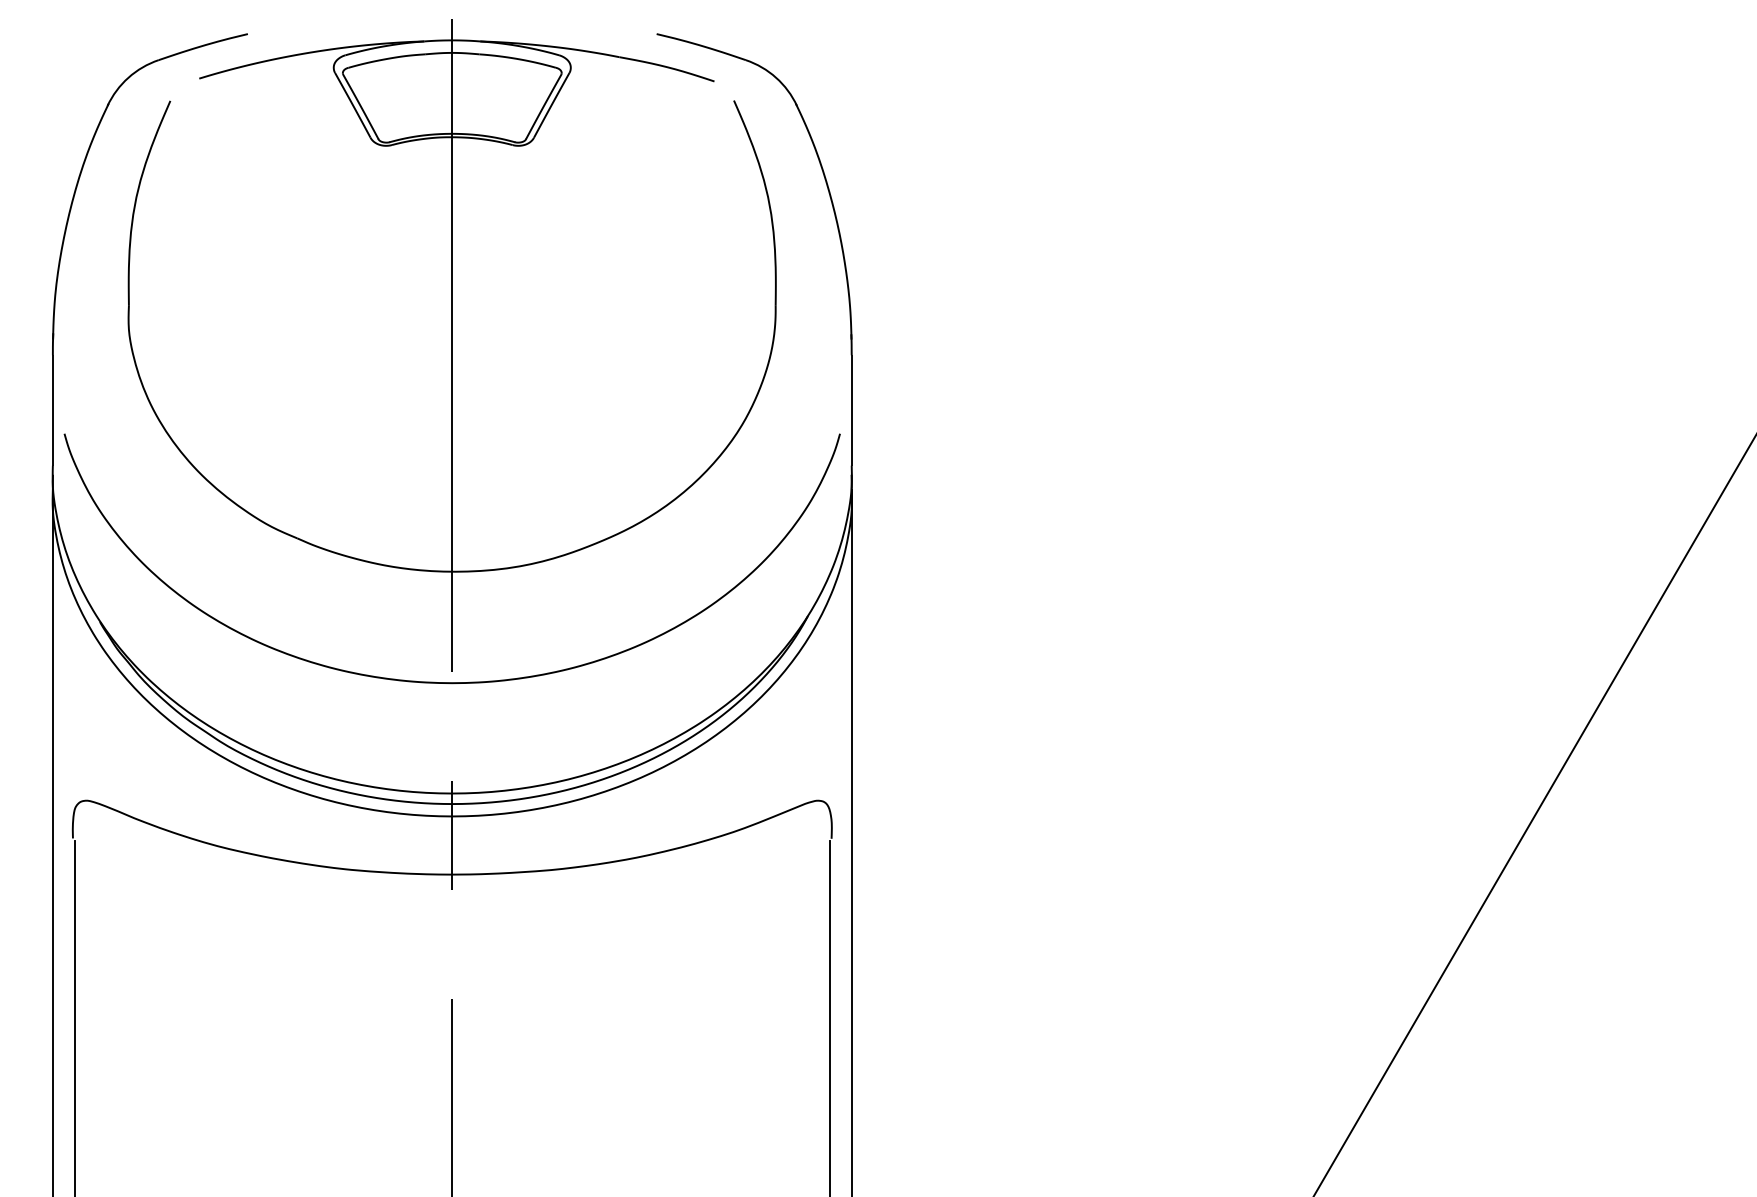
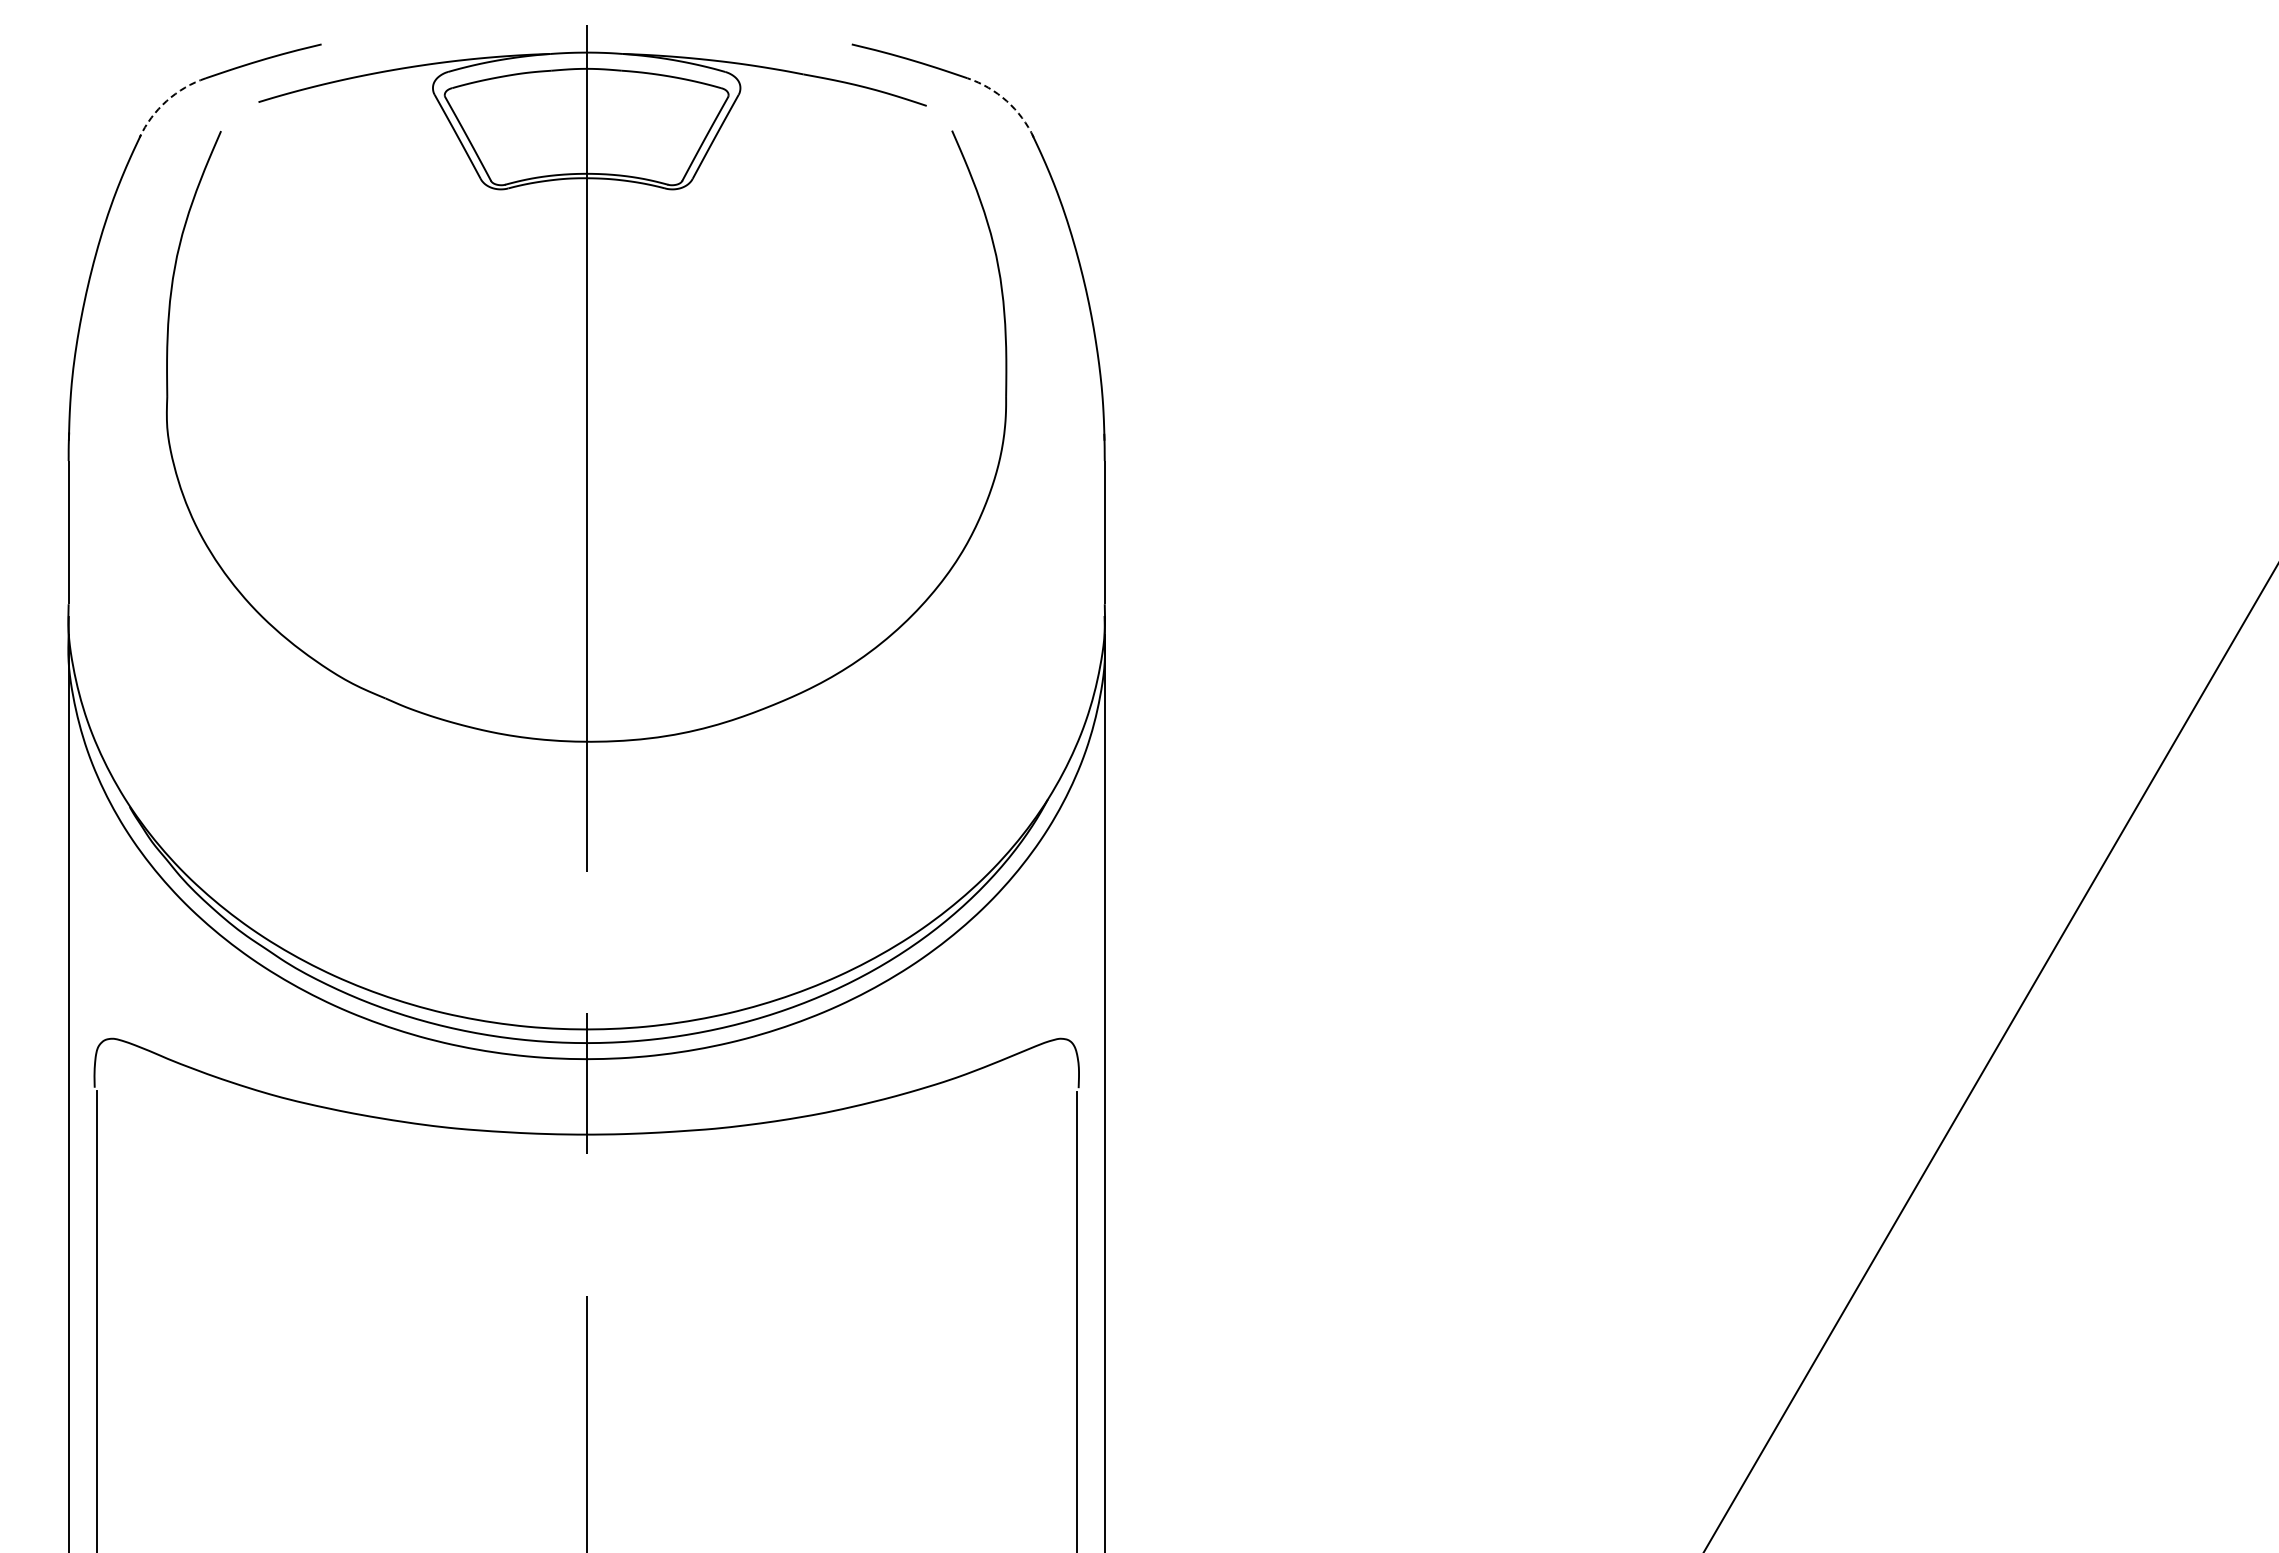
arc: (128, 78) -> (166, 101), solid -> dashed
arc: (775, 78) -> (1006, 101), solid -> dashed
curve: (452, 682) -> (586, 885), removed

